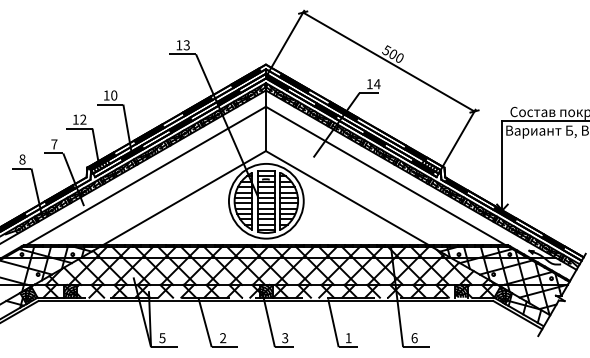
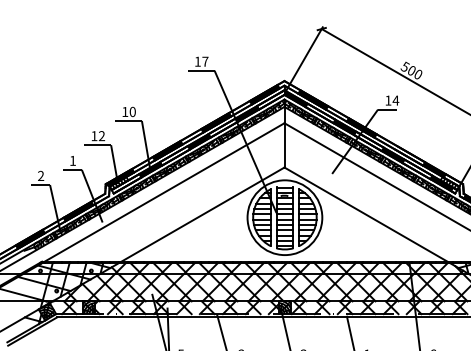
text: (186, 45) -> (205, 61), 13 -> 17
text: (54, 144) -> (73, 160), 7 -> 1
text: (22, 159) -> (41, 175), 8 -> 2

